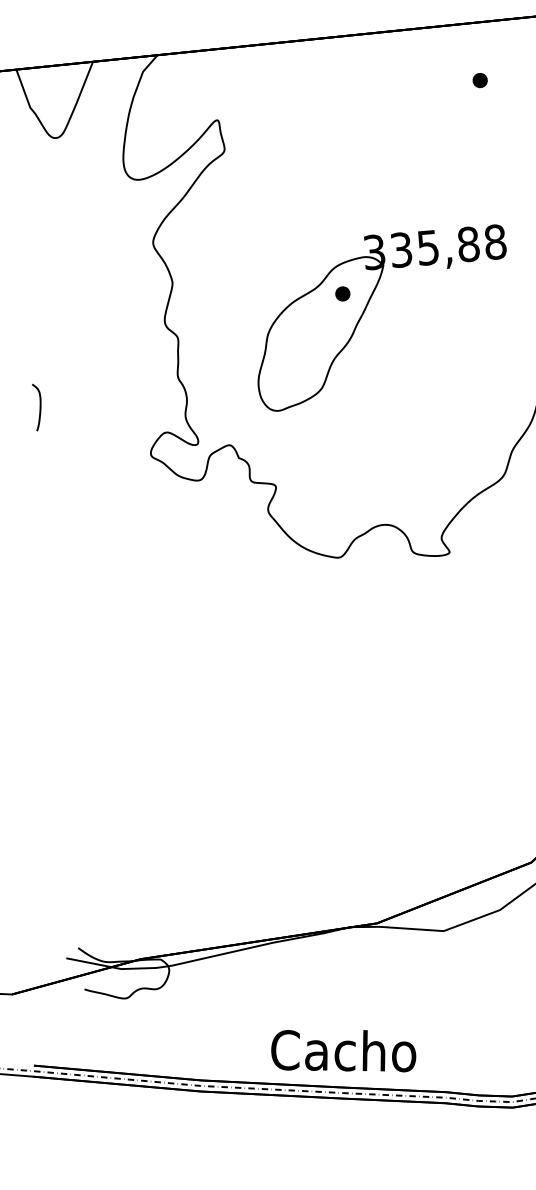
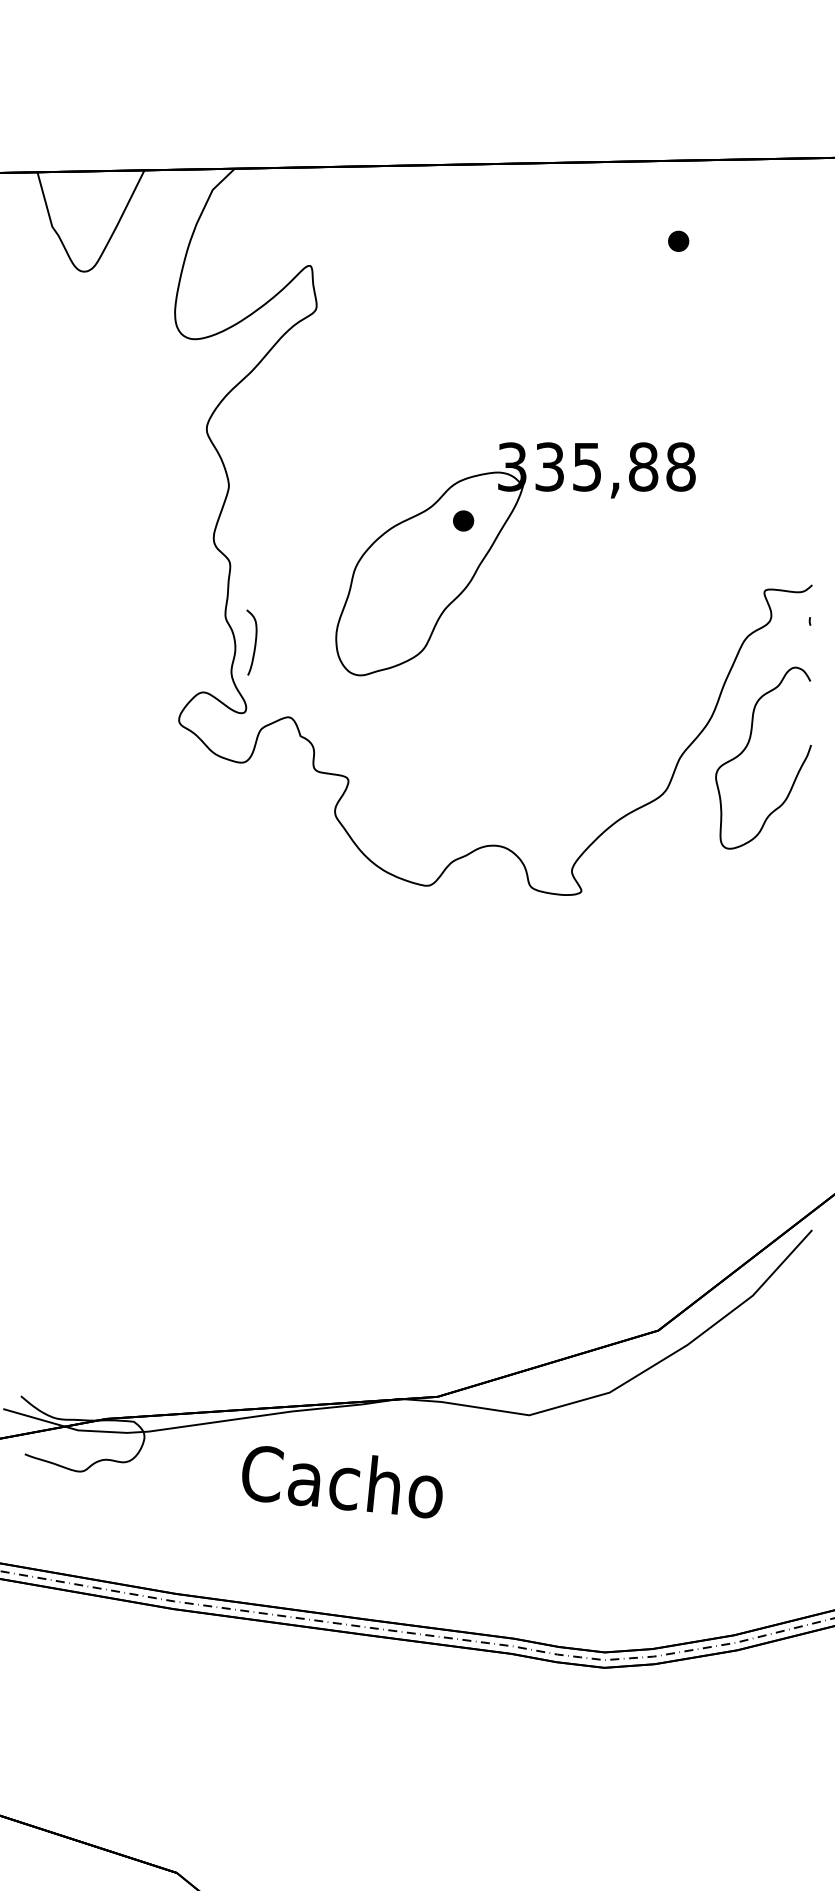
curve: (39, 407) -> (254, 642), moved
text: (343, 1051) -> (342, 1482), moved

